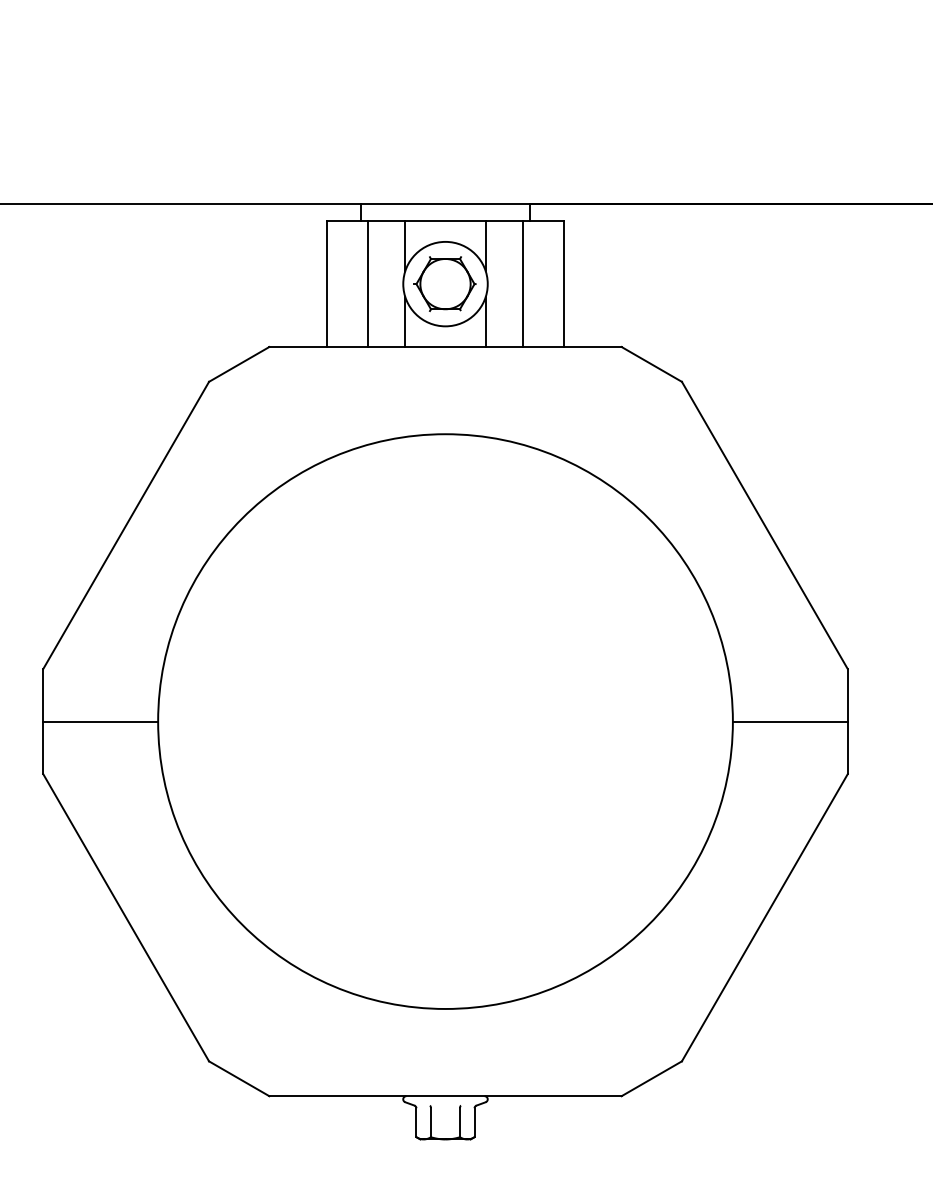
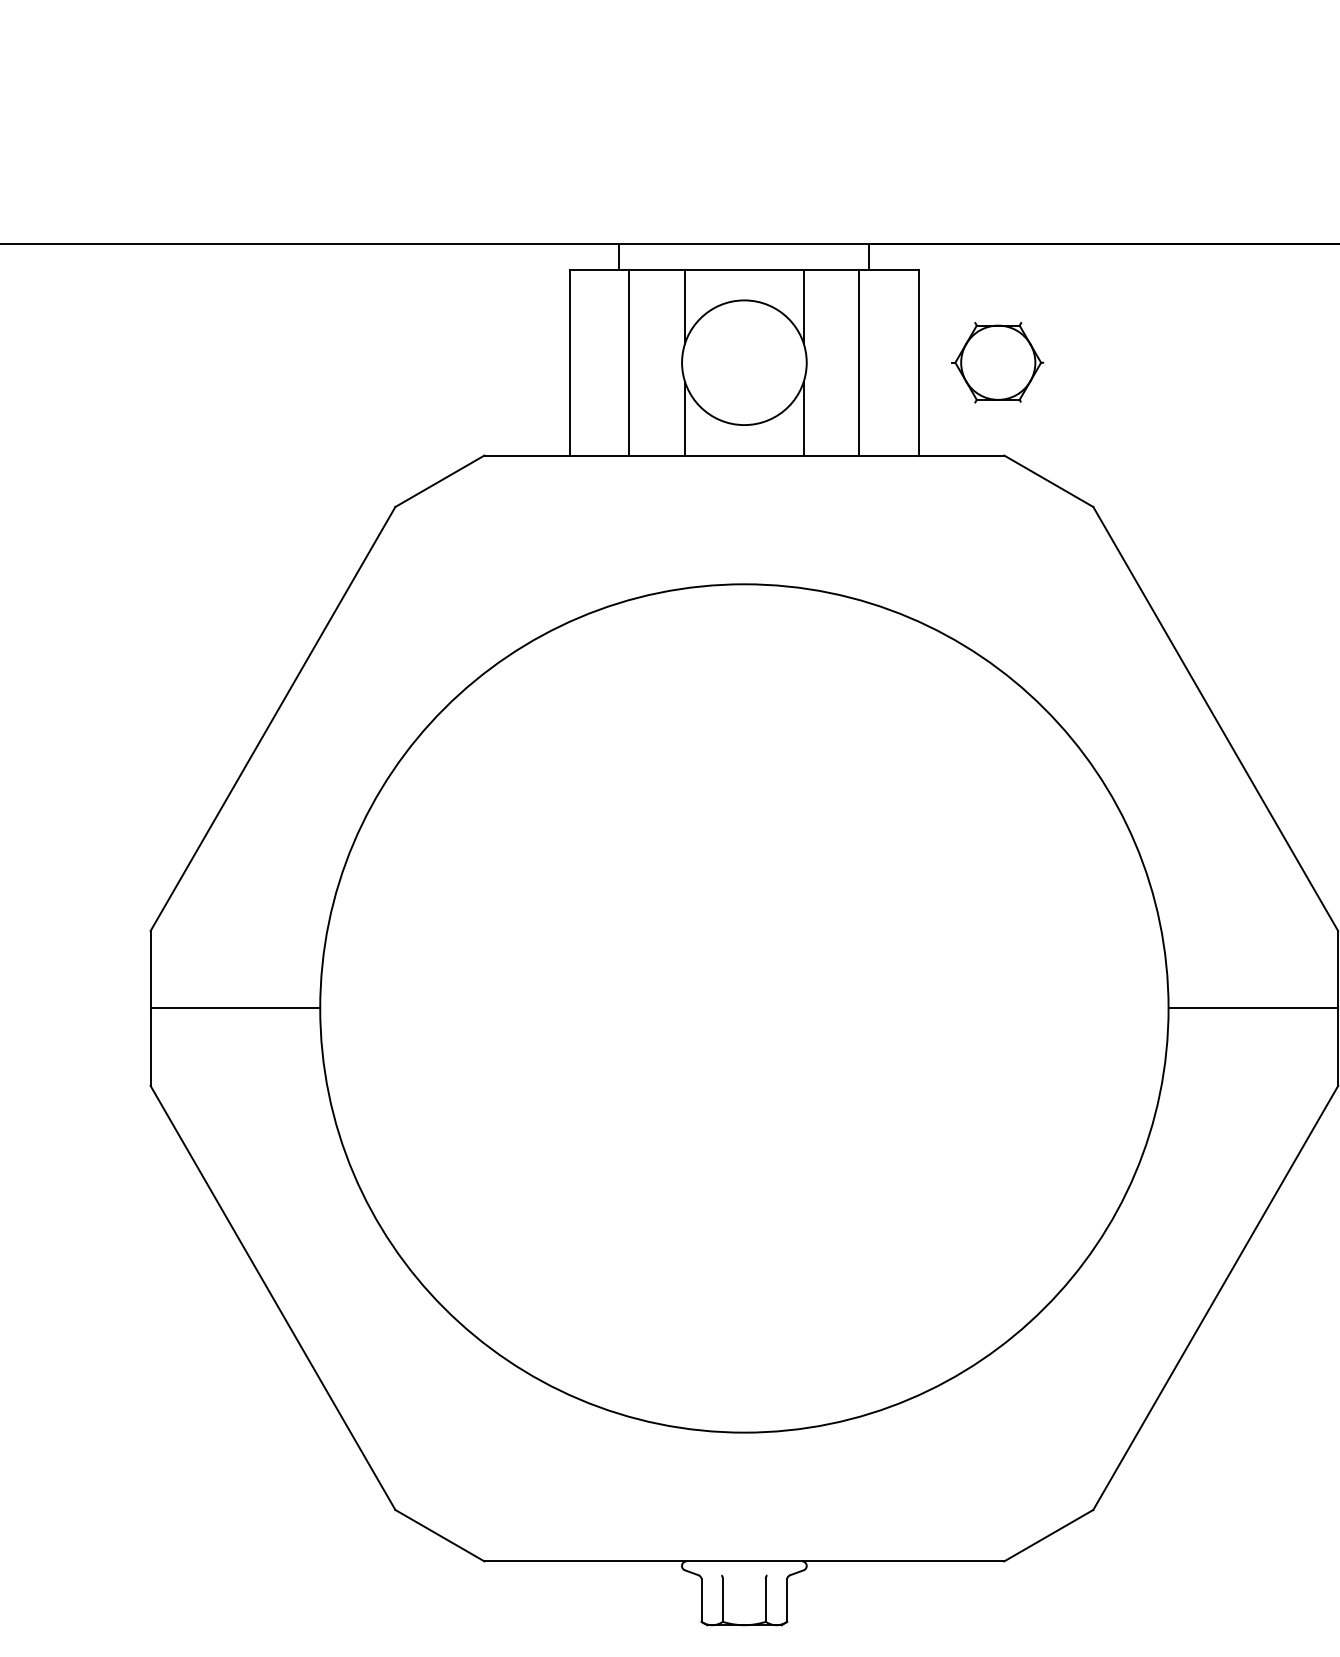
part: (444, 283) -> (996, 361), moved

